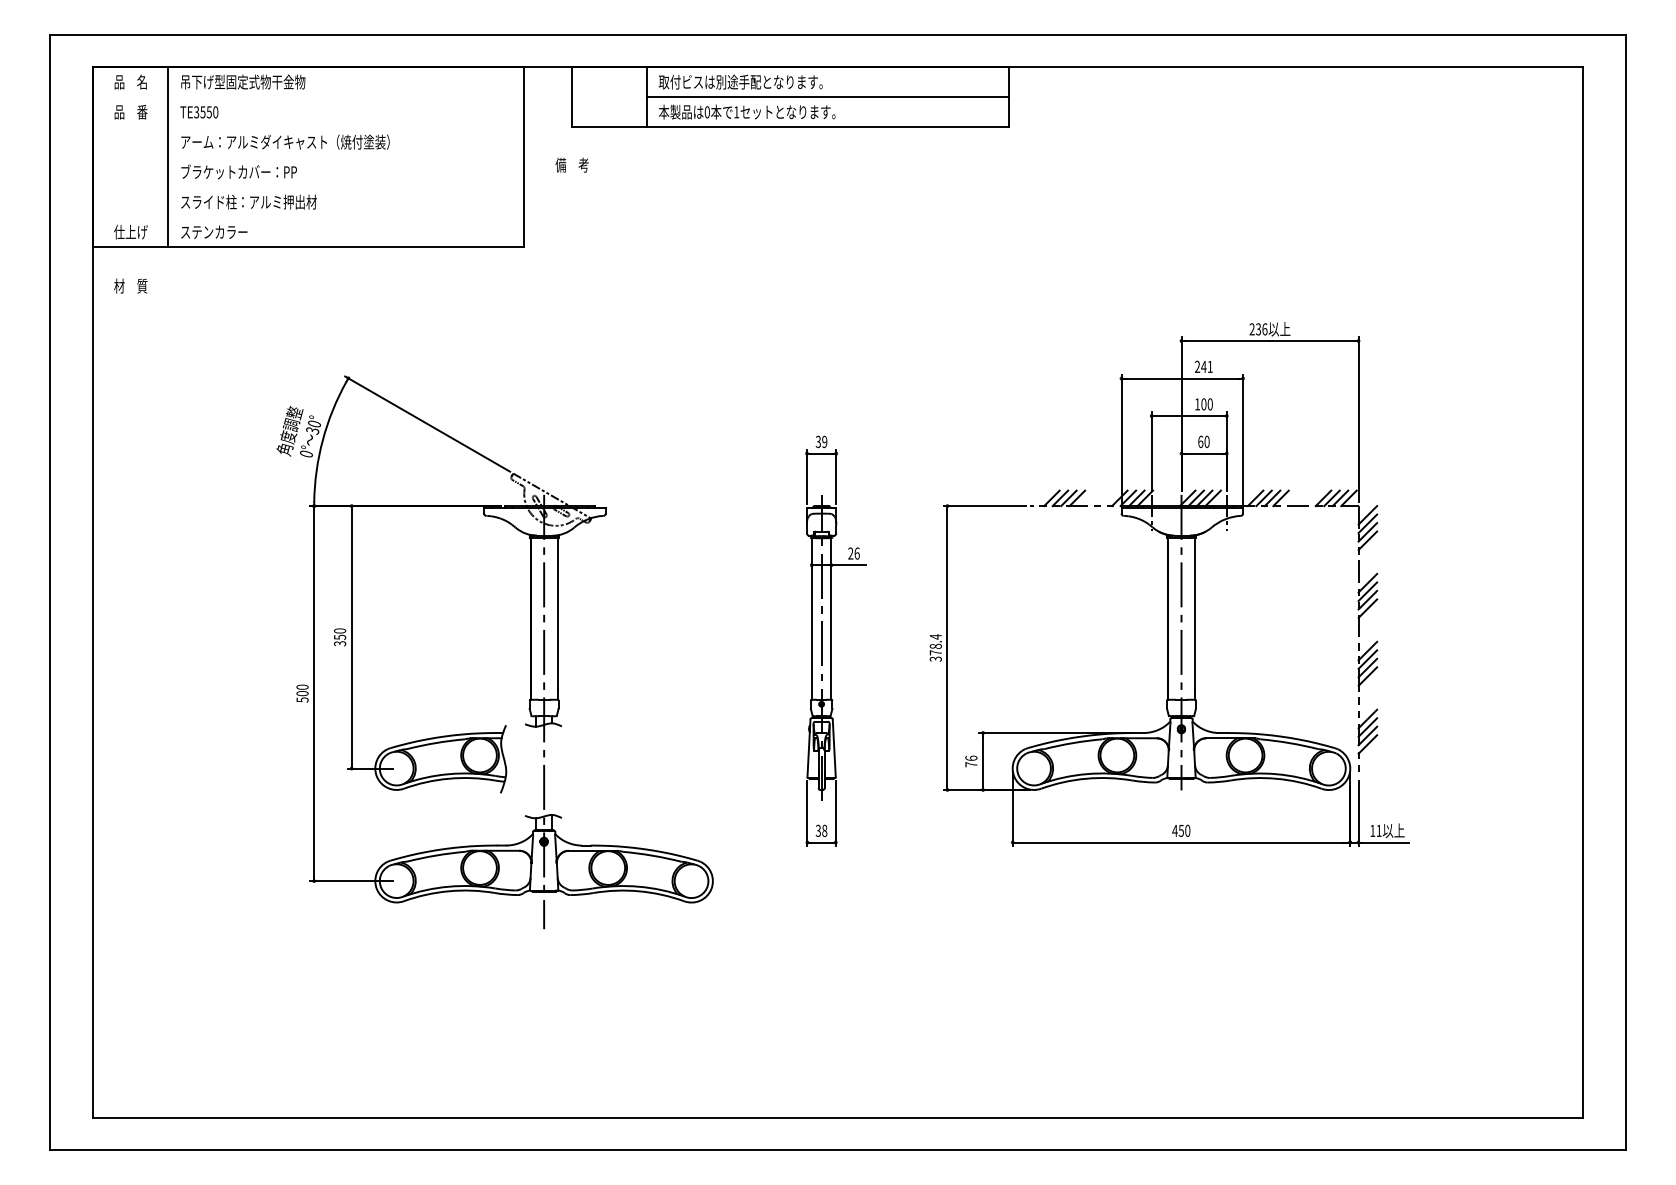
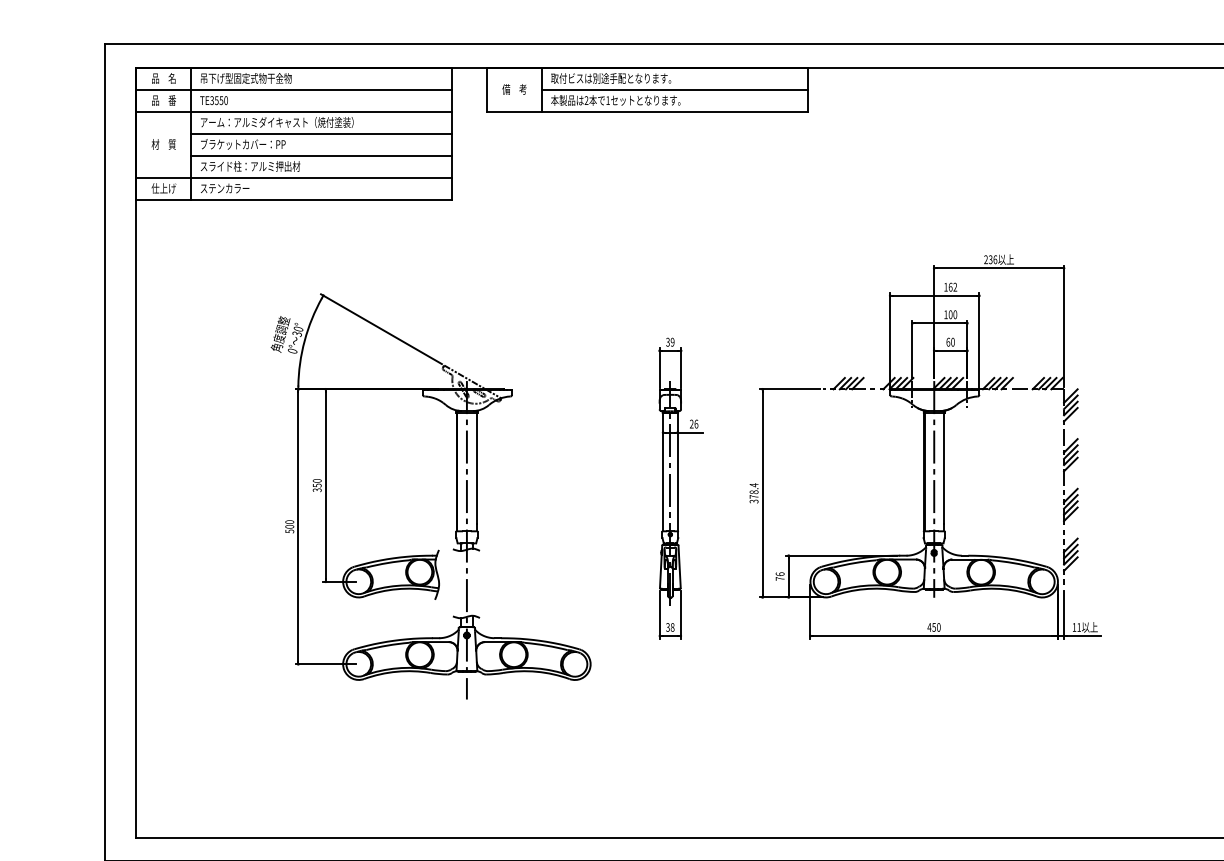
line: (308, 97) -> (294, 89), added
text: (706, 112) -> (585, 100), 0 -> 2
line: (308, 127) -> (294, 111), added
line: (346, 157) -> (322, 133), added
text: (571, 164) -> (514, 89), moved
line: (346, 187) -> (322, 155), added
line: (308, 217) -> (294, 177), added
text: (130, 285) -> (163, 143), moved
text: (1203, 366) -> (950, 286), 241 -> 162

